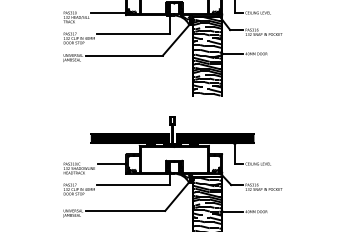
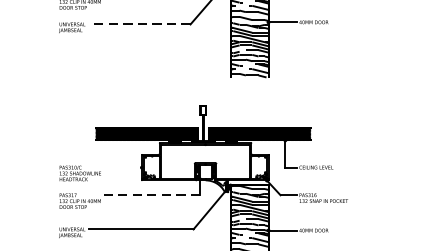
line: (124, 55) -> (139, 24), solid -> dashed
line: (111, 164) -> (122, 168), removed
line: (133, 185) -> (151, 195), solid -> dashed

